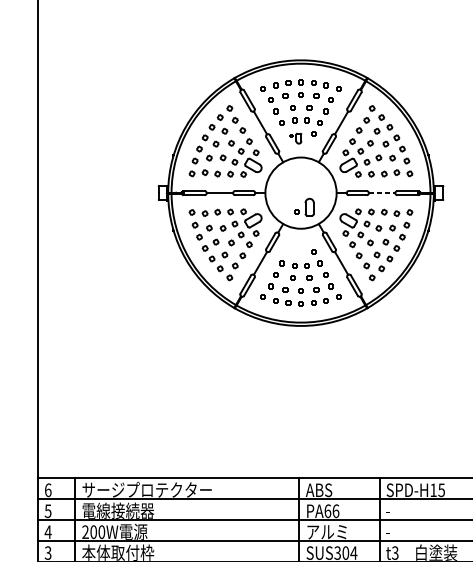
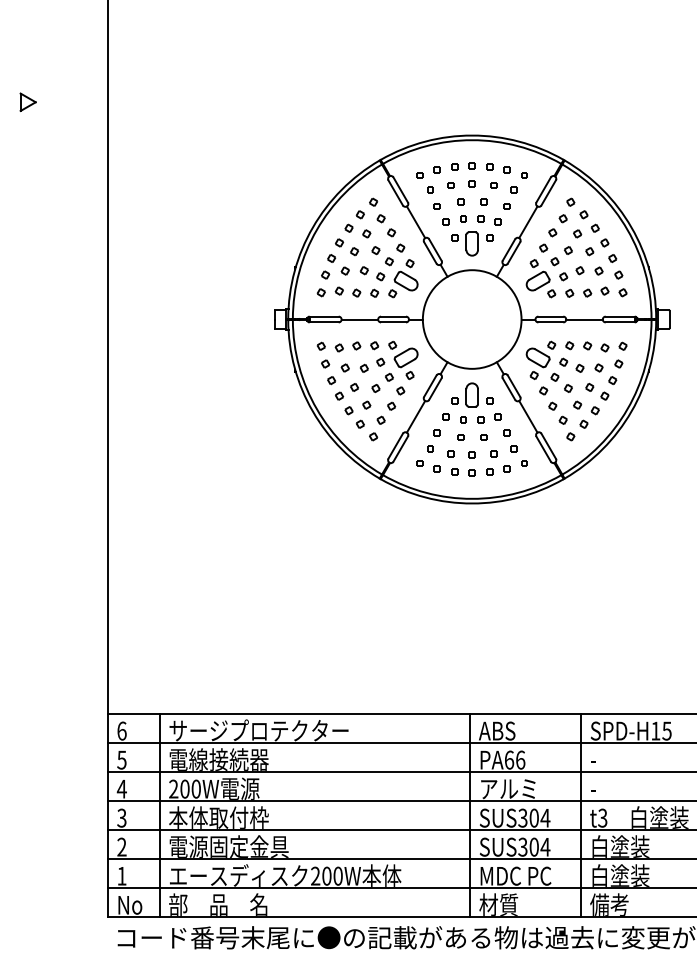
part: (295, 138) -> (464, 243), size x1.67
line: (382, 193) -> (585, 319), dashed -> solid
part: (304, 206) -> (464, 394), moved

